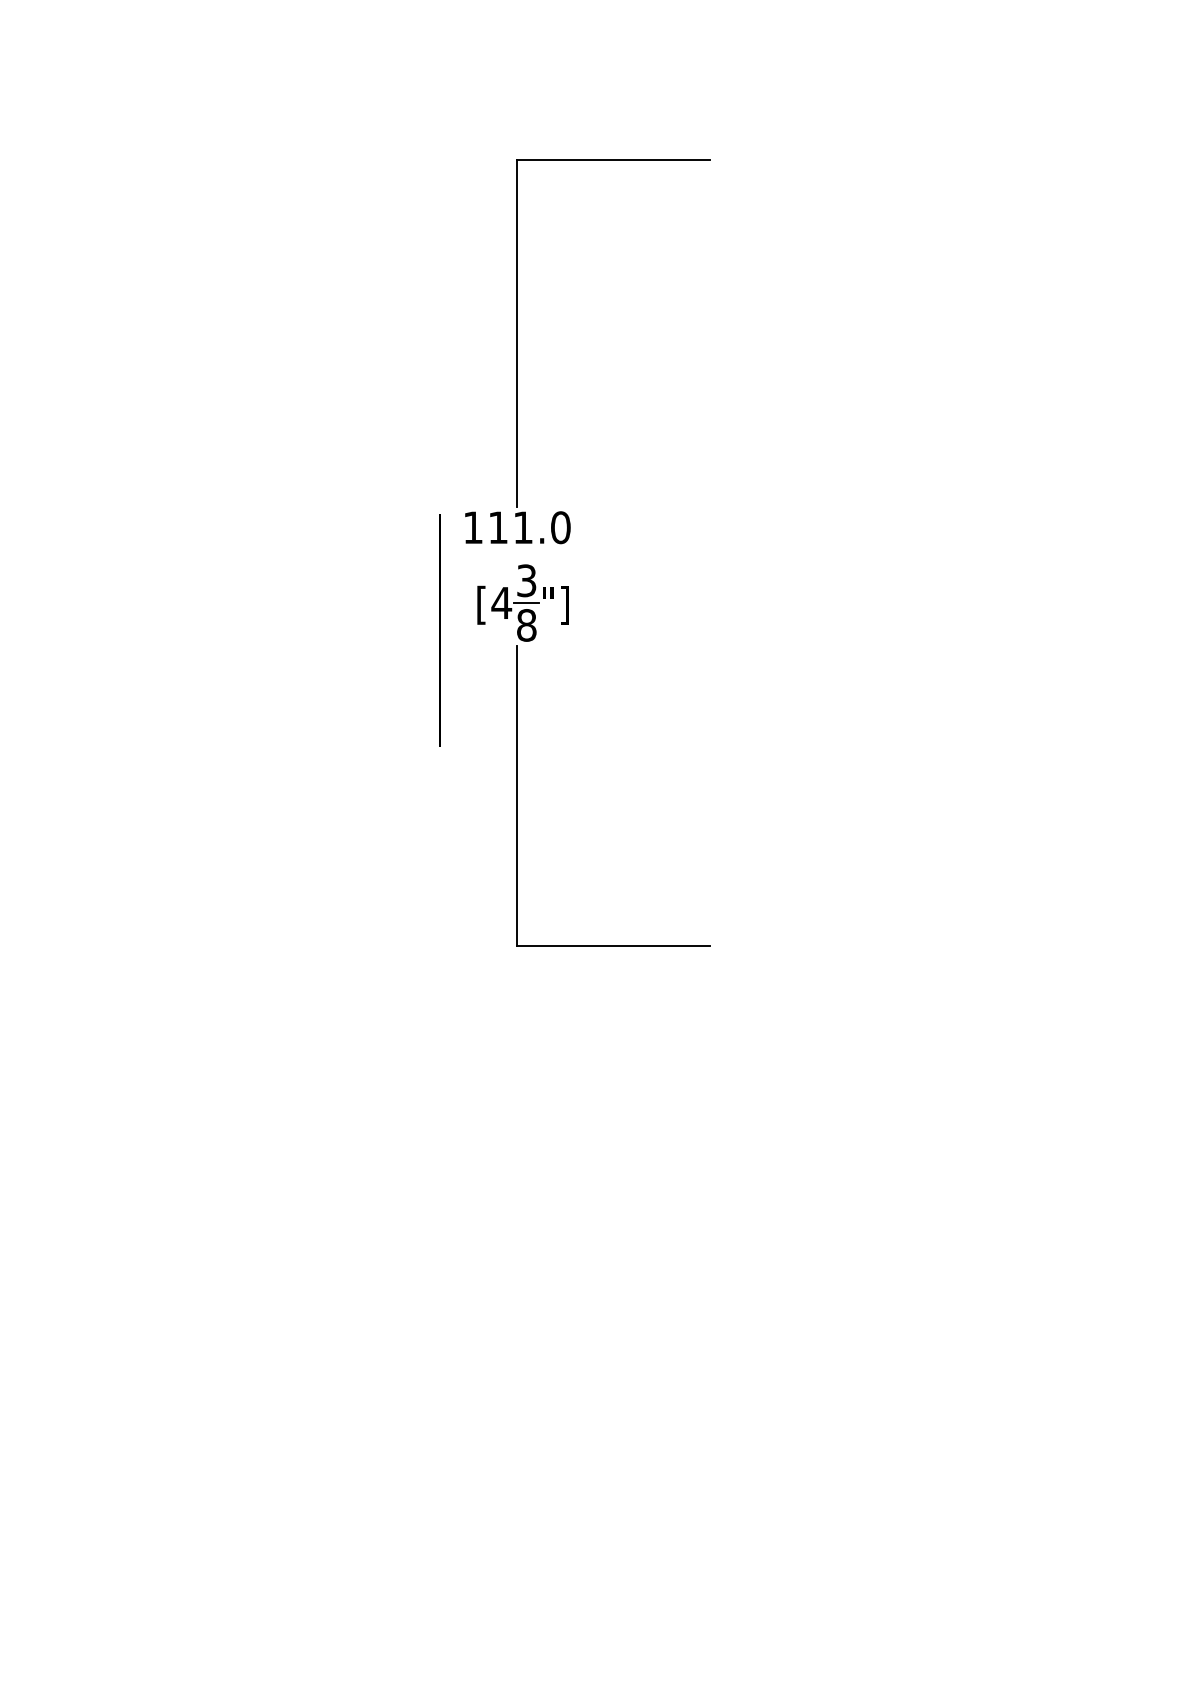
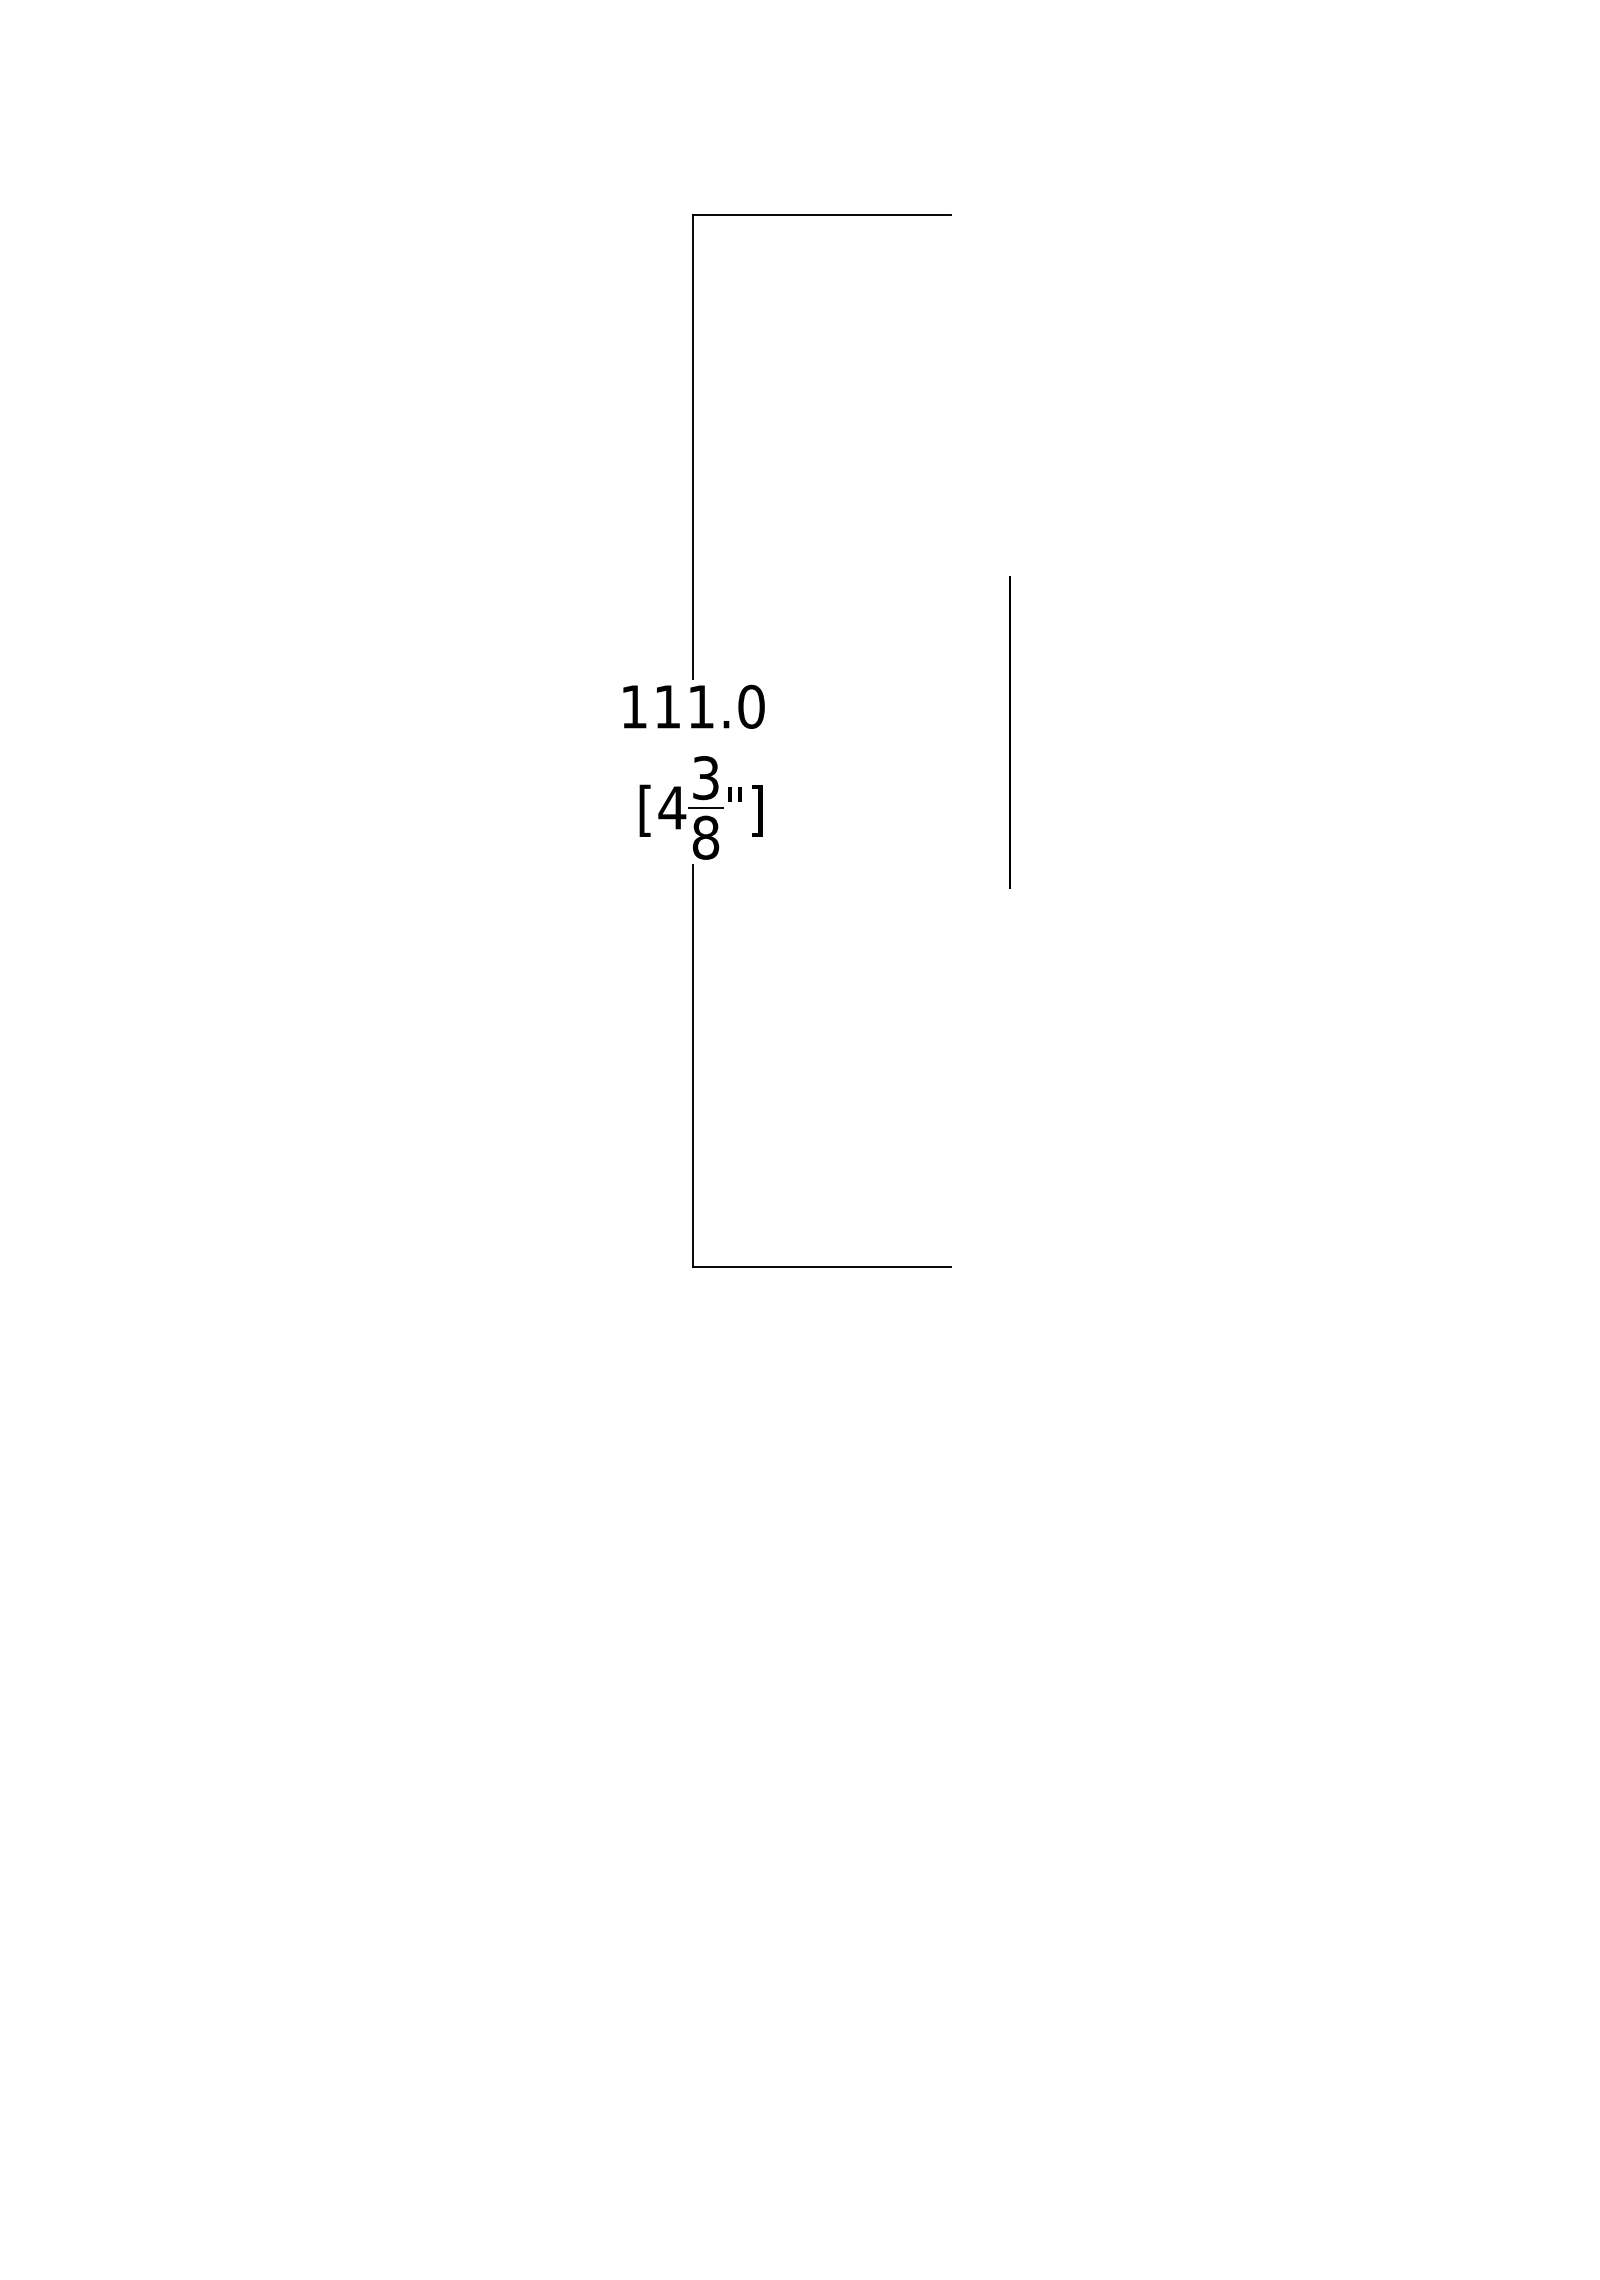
line: (439, 630) -> (1009, 732), moved

